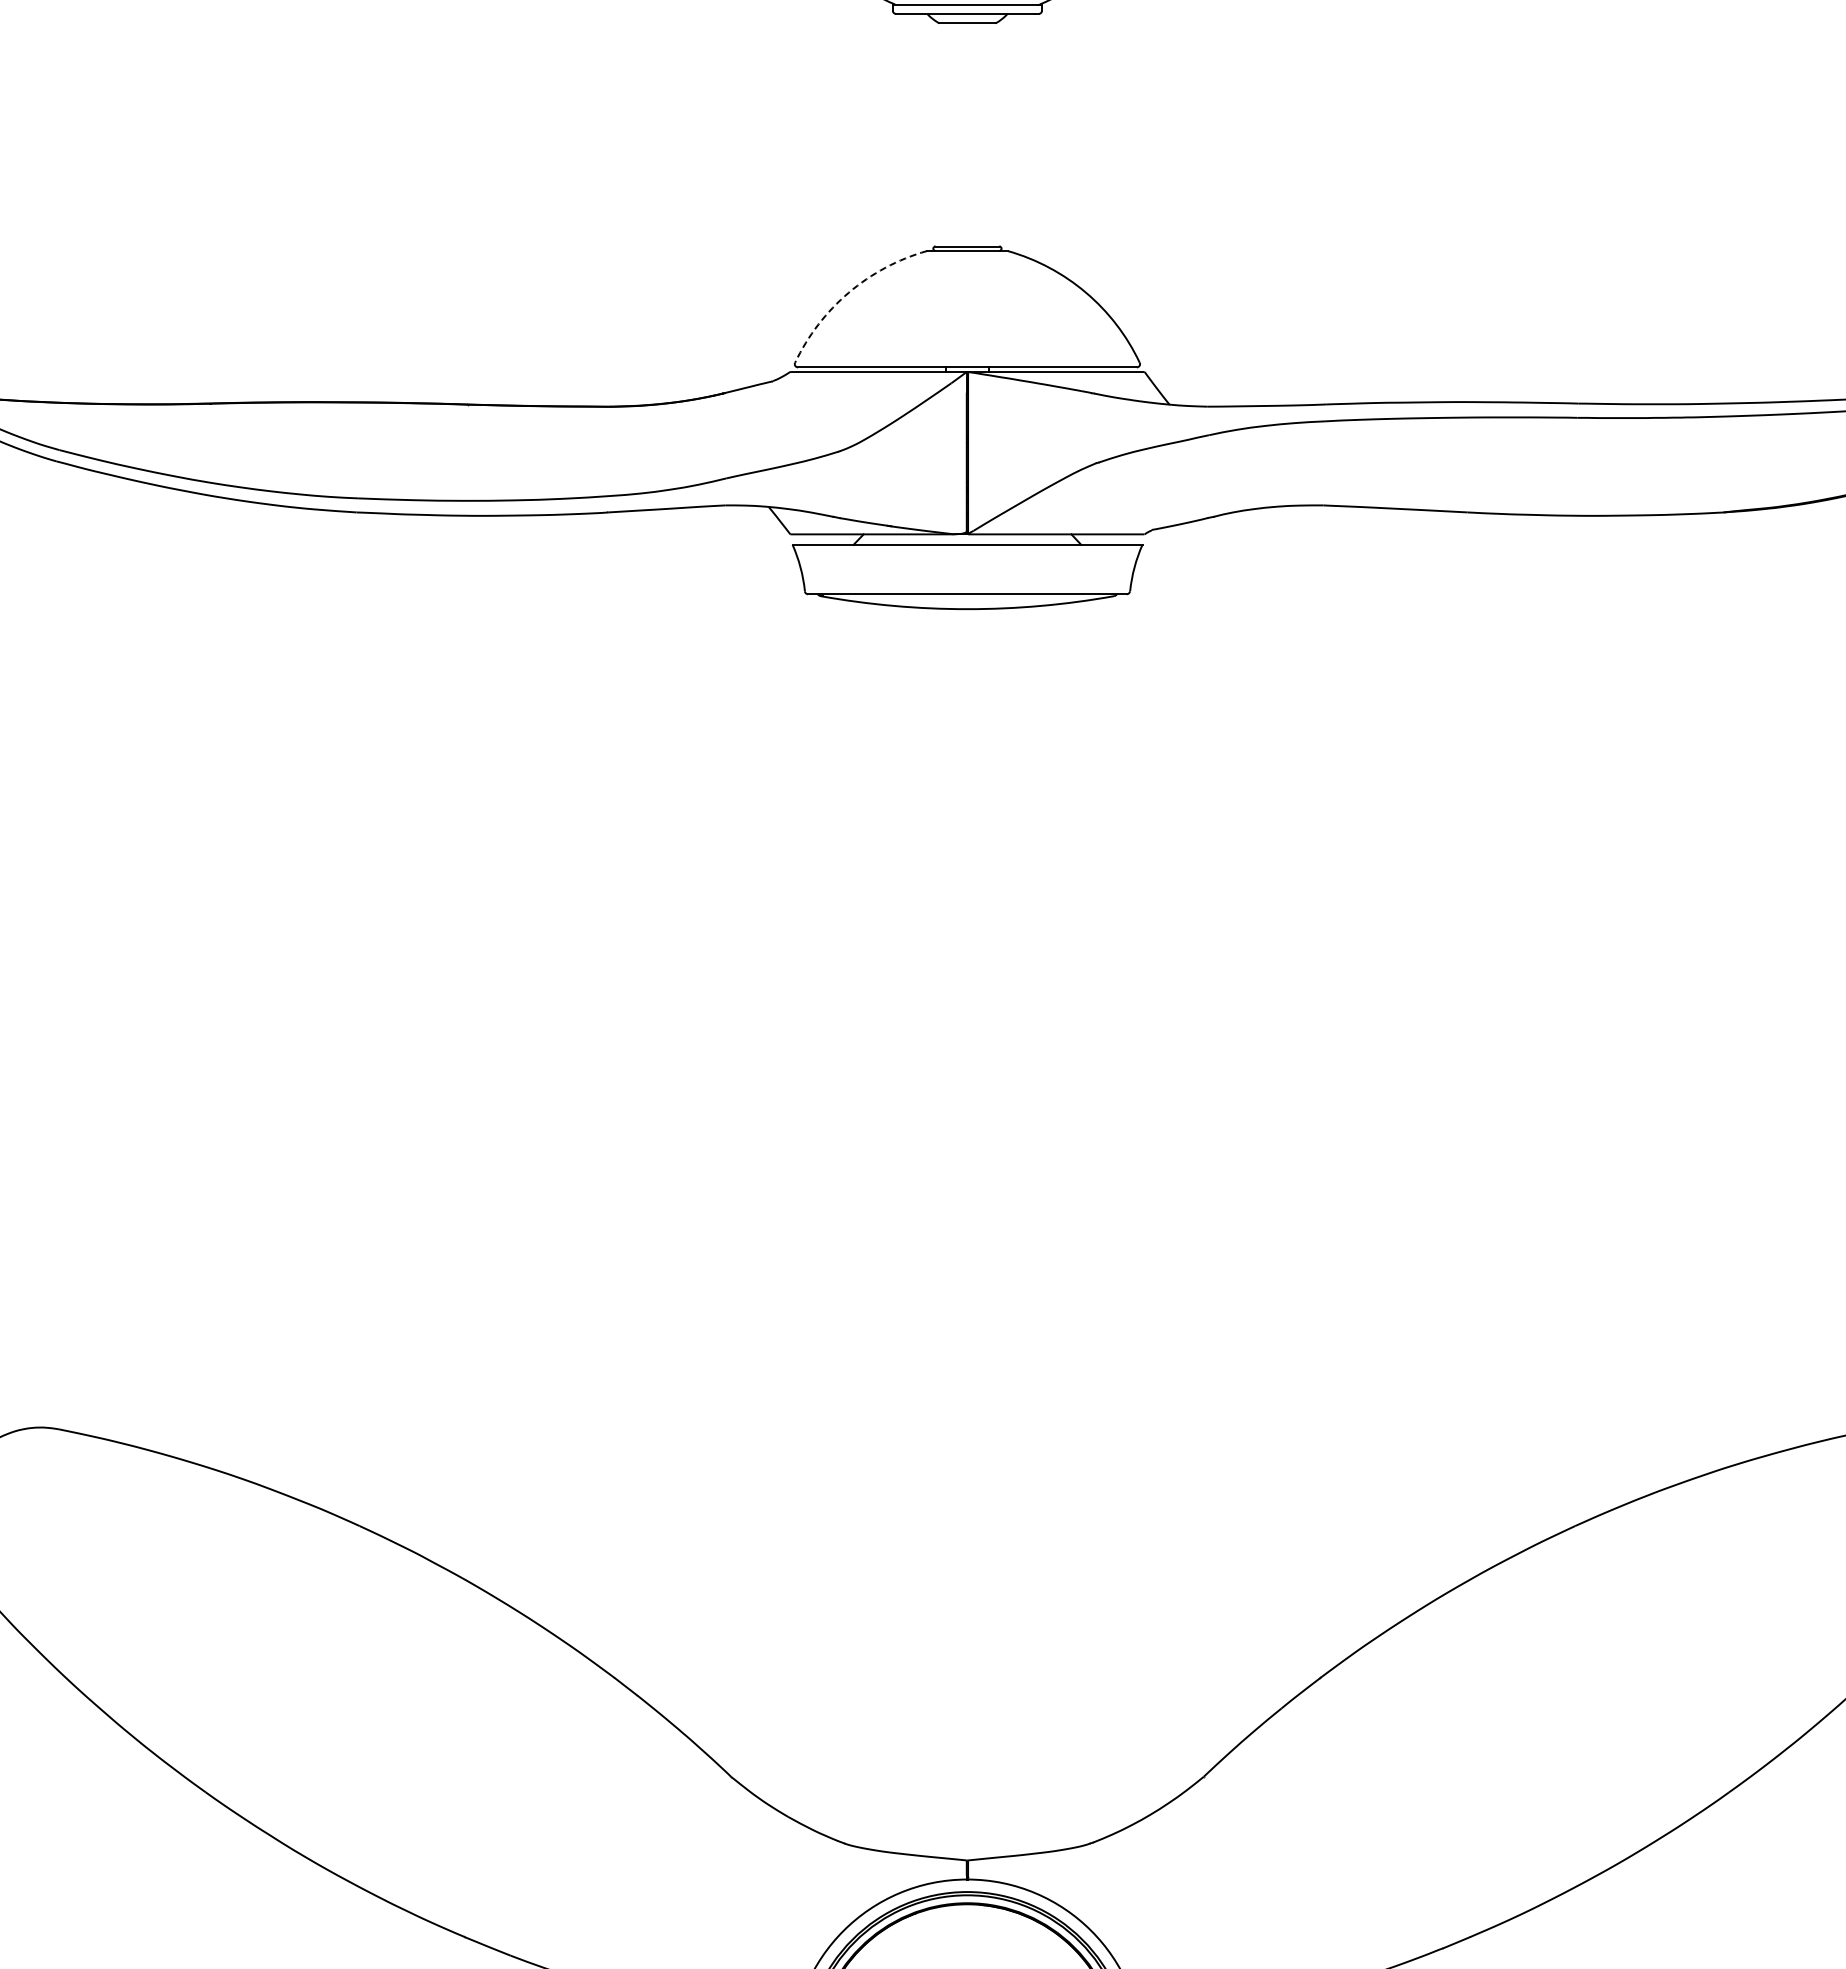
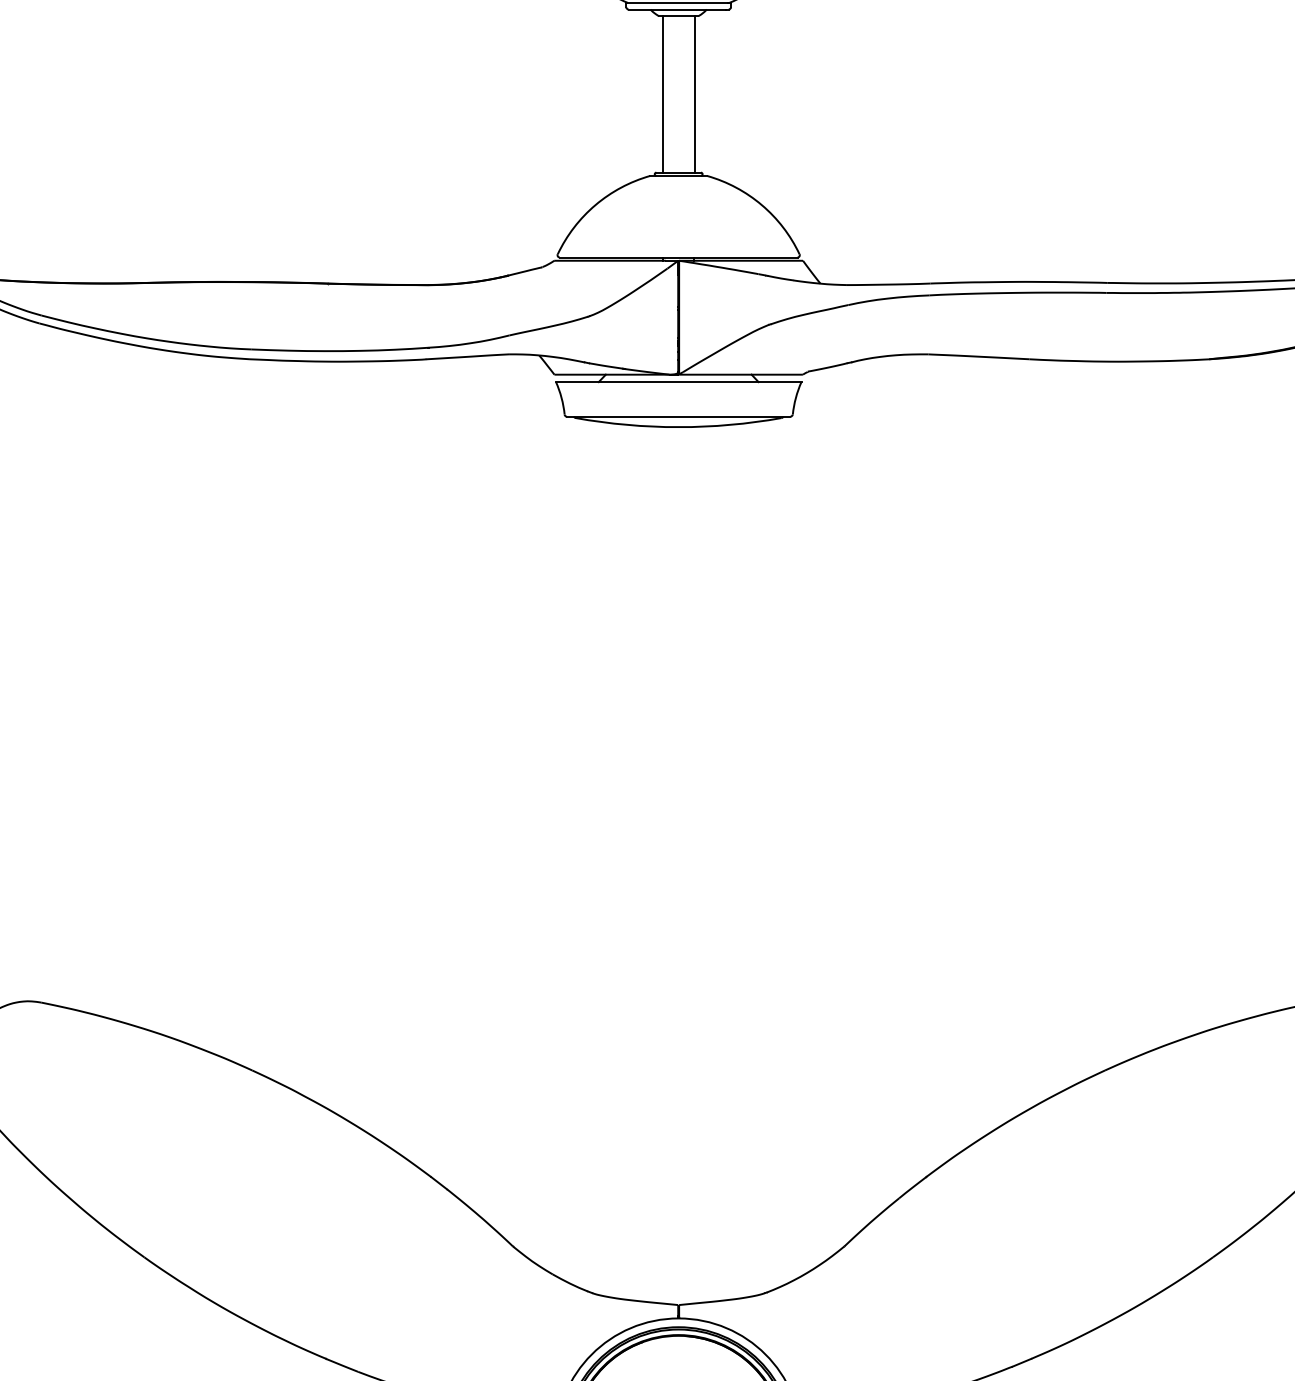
line: (944, 134) -> (662, 94), added
line: (990, 134) -> (694, 94), added
arc: (848, 292) -> (595, 204), dashed -> solid

